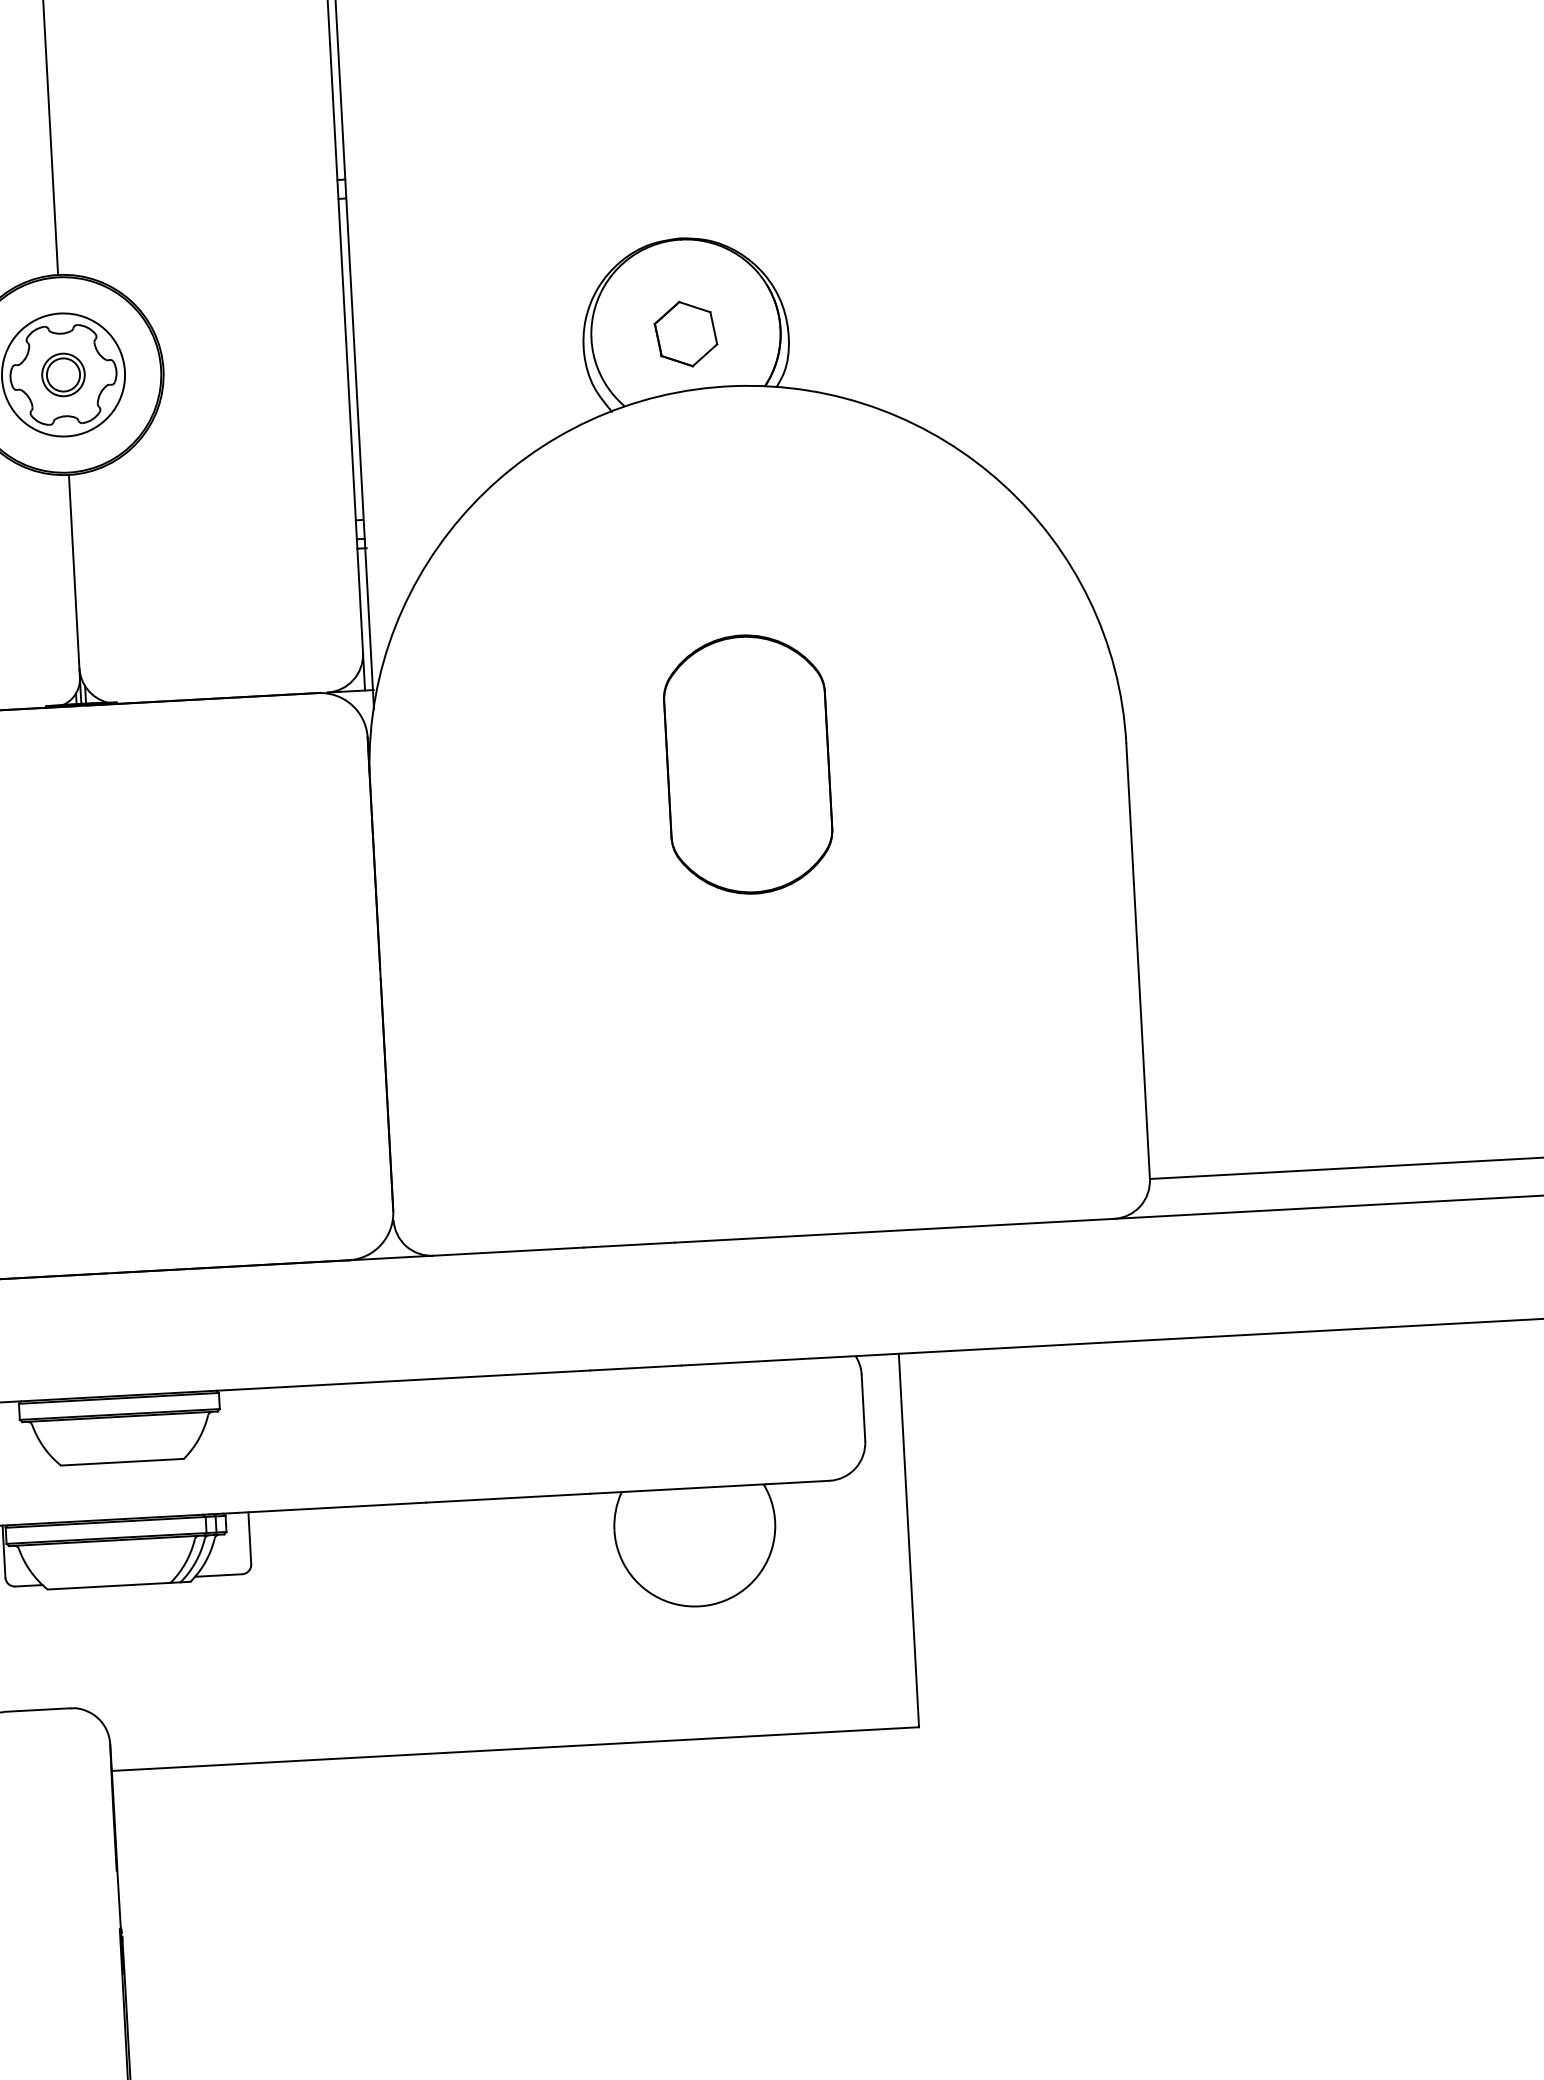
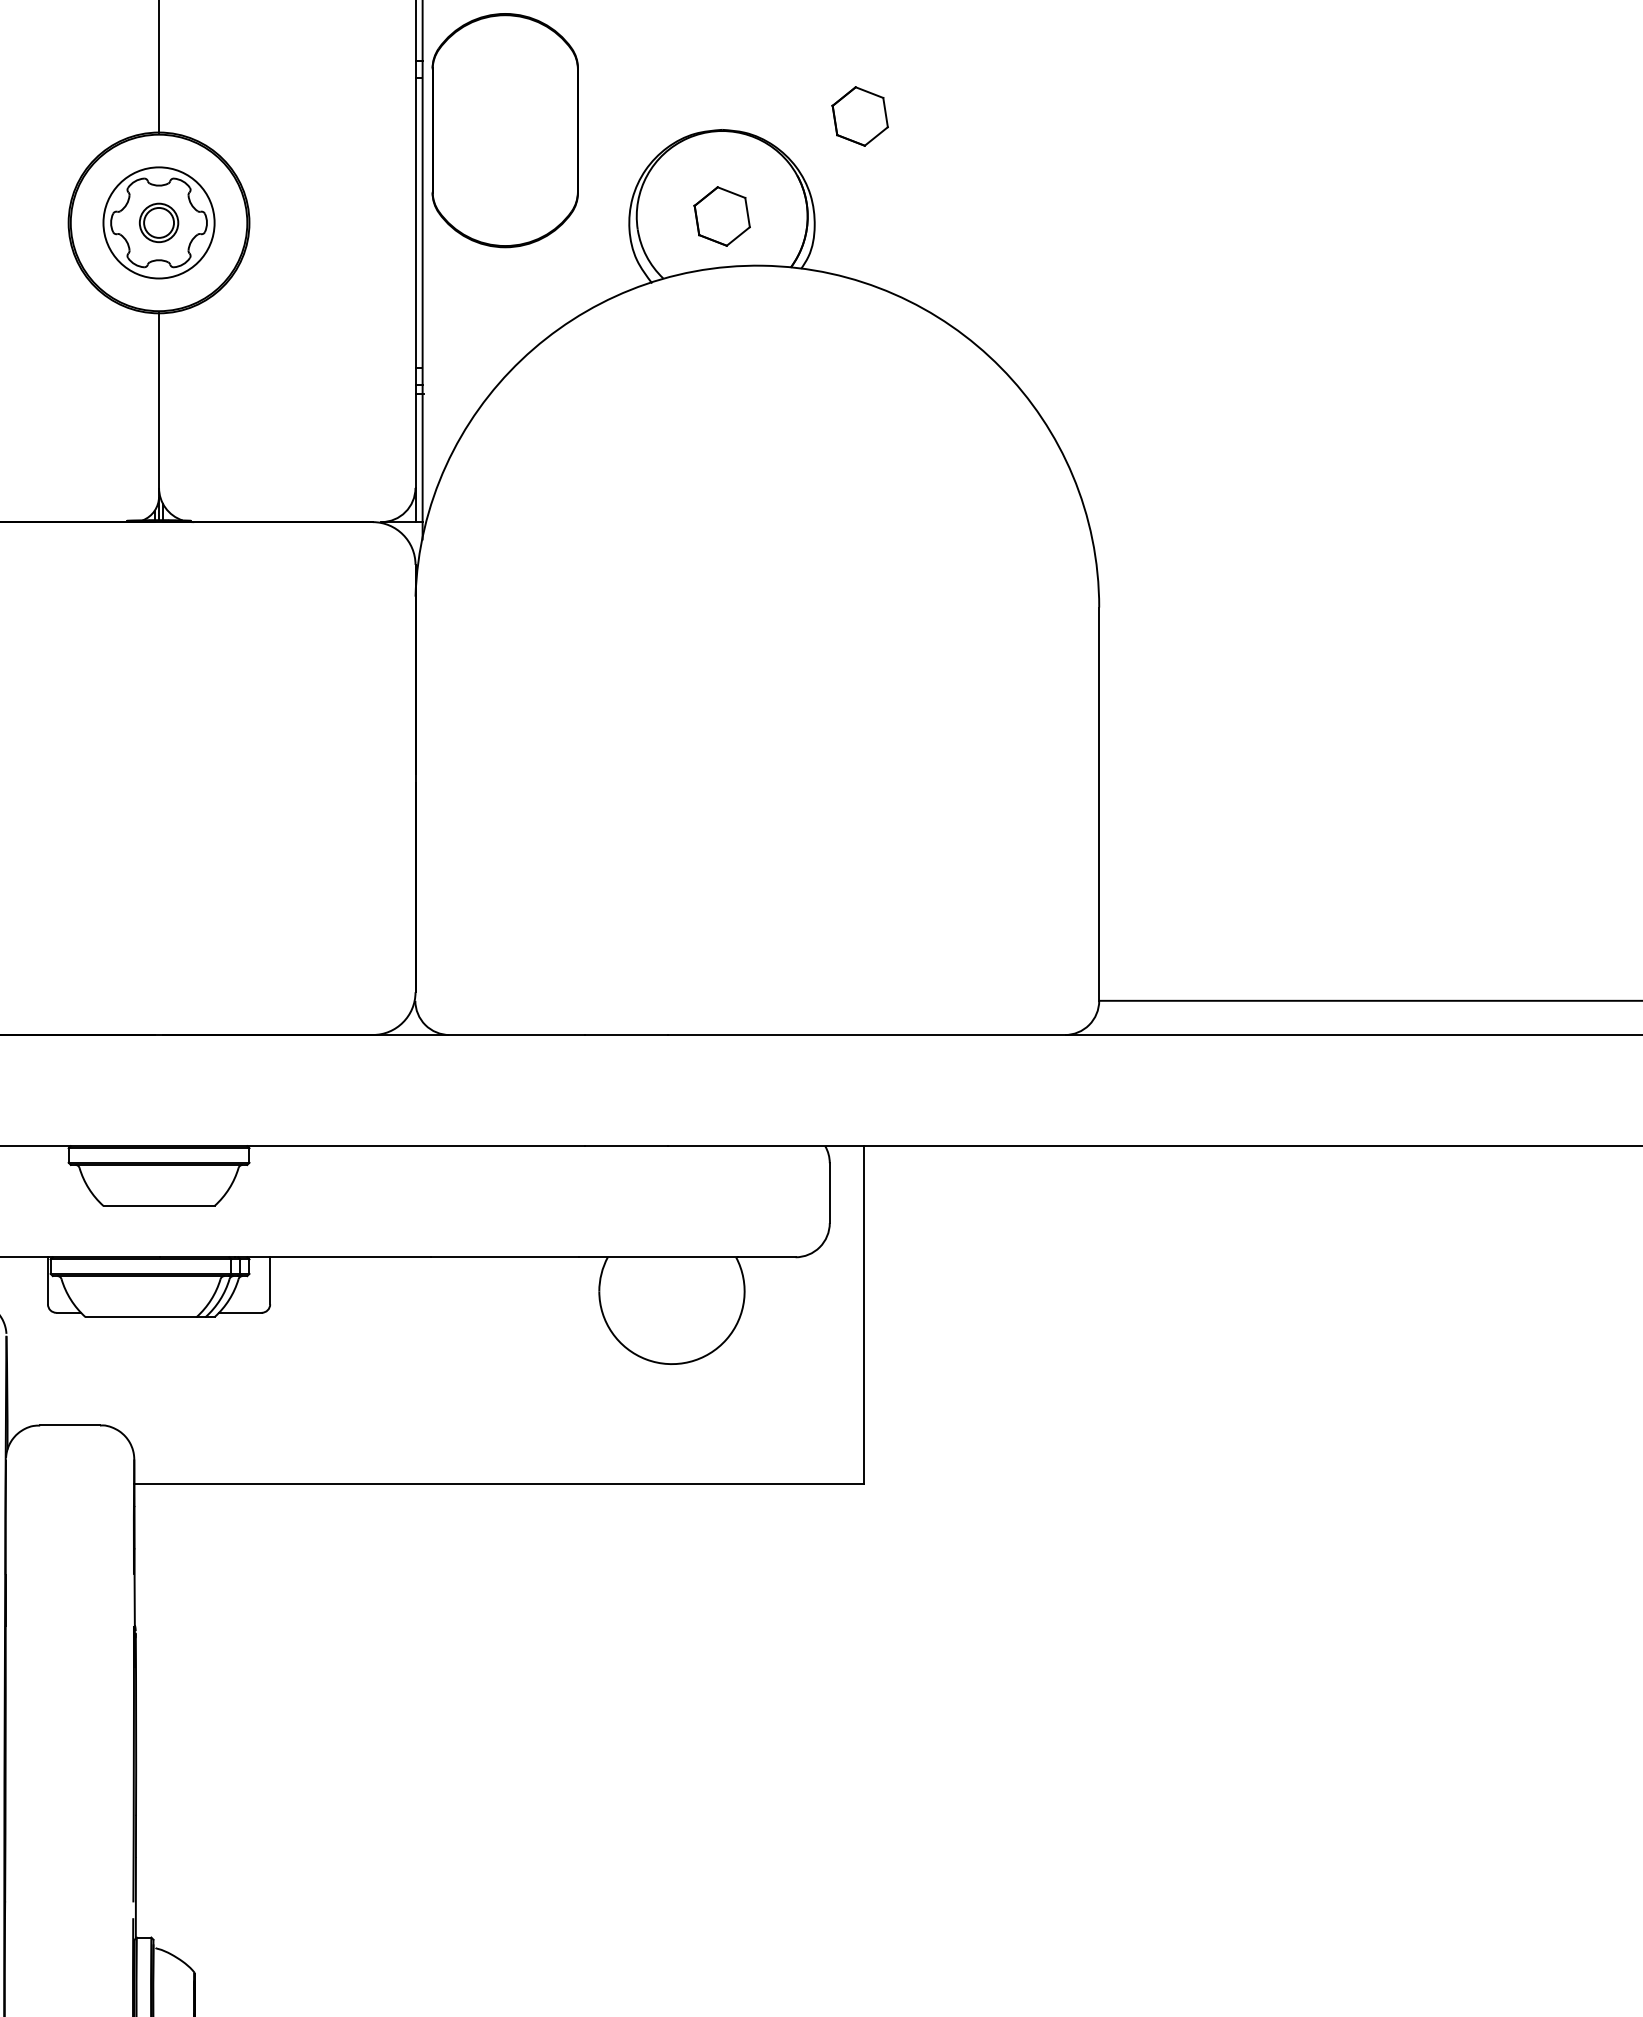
part: (831, 215) -> (859, 116), added
part: (747, 764) -> (504, 130), moved

